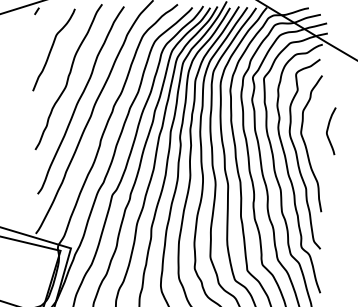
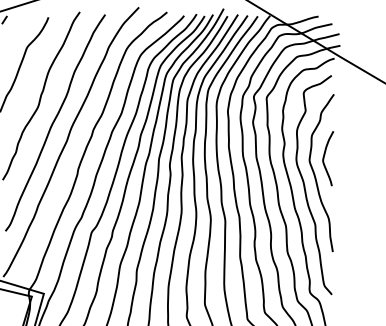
curve: (328, 130) -> (325, 157), moved

